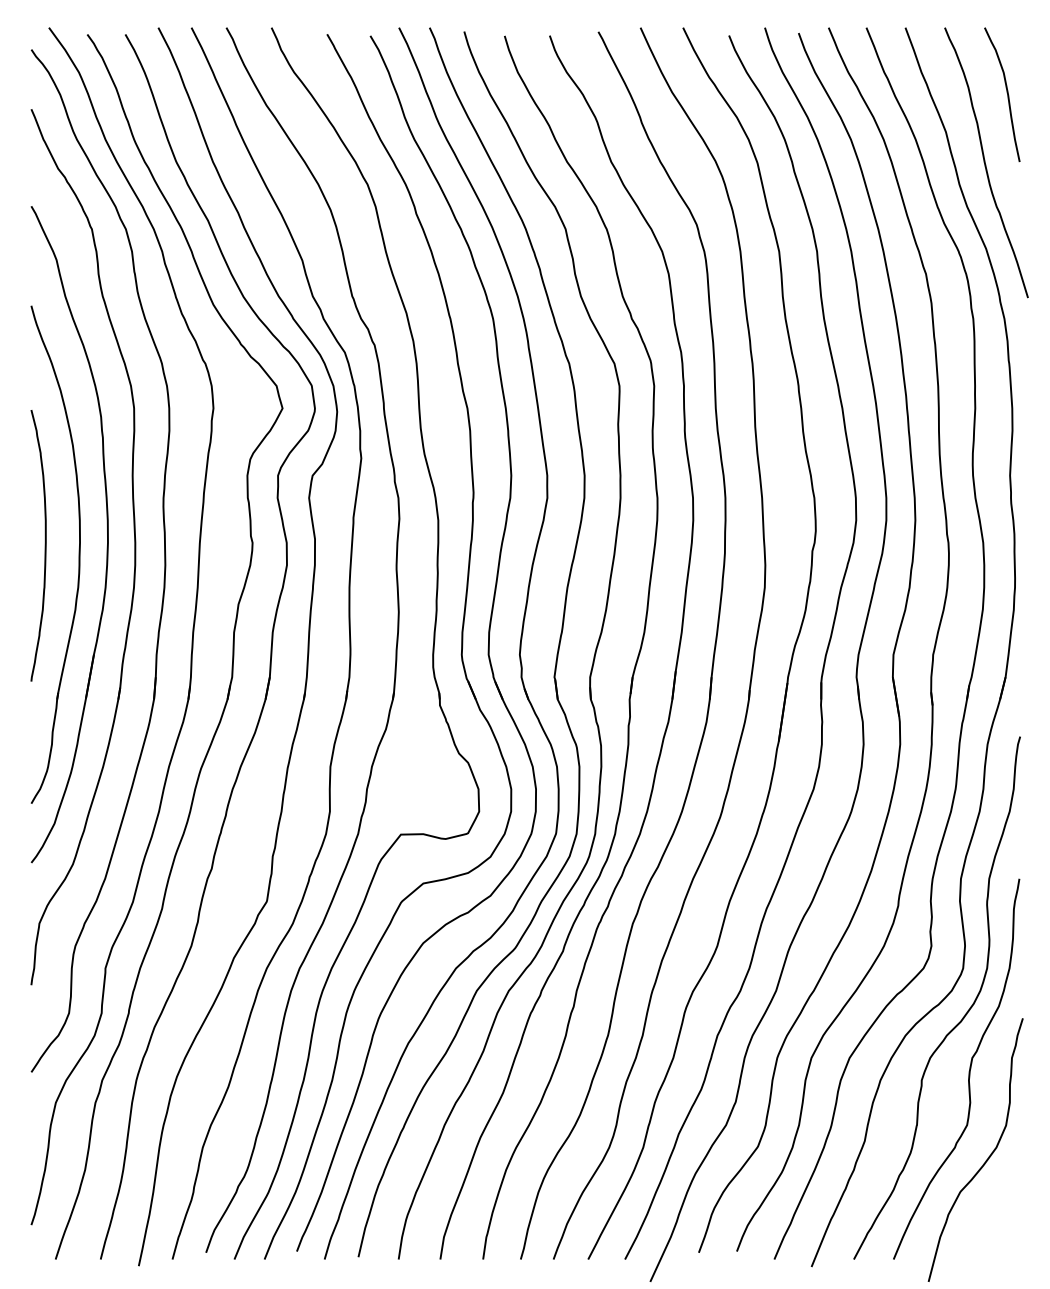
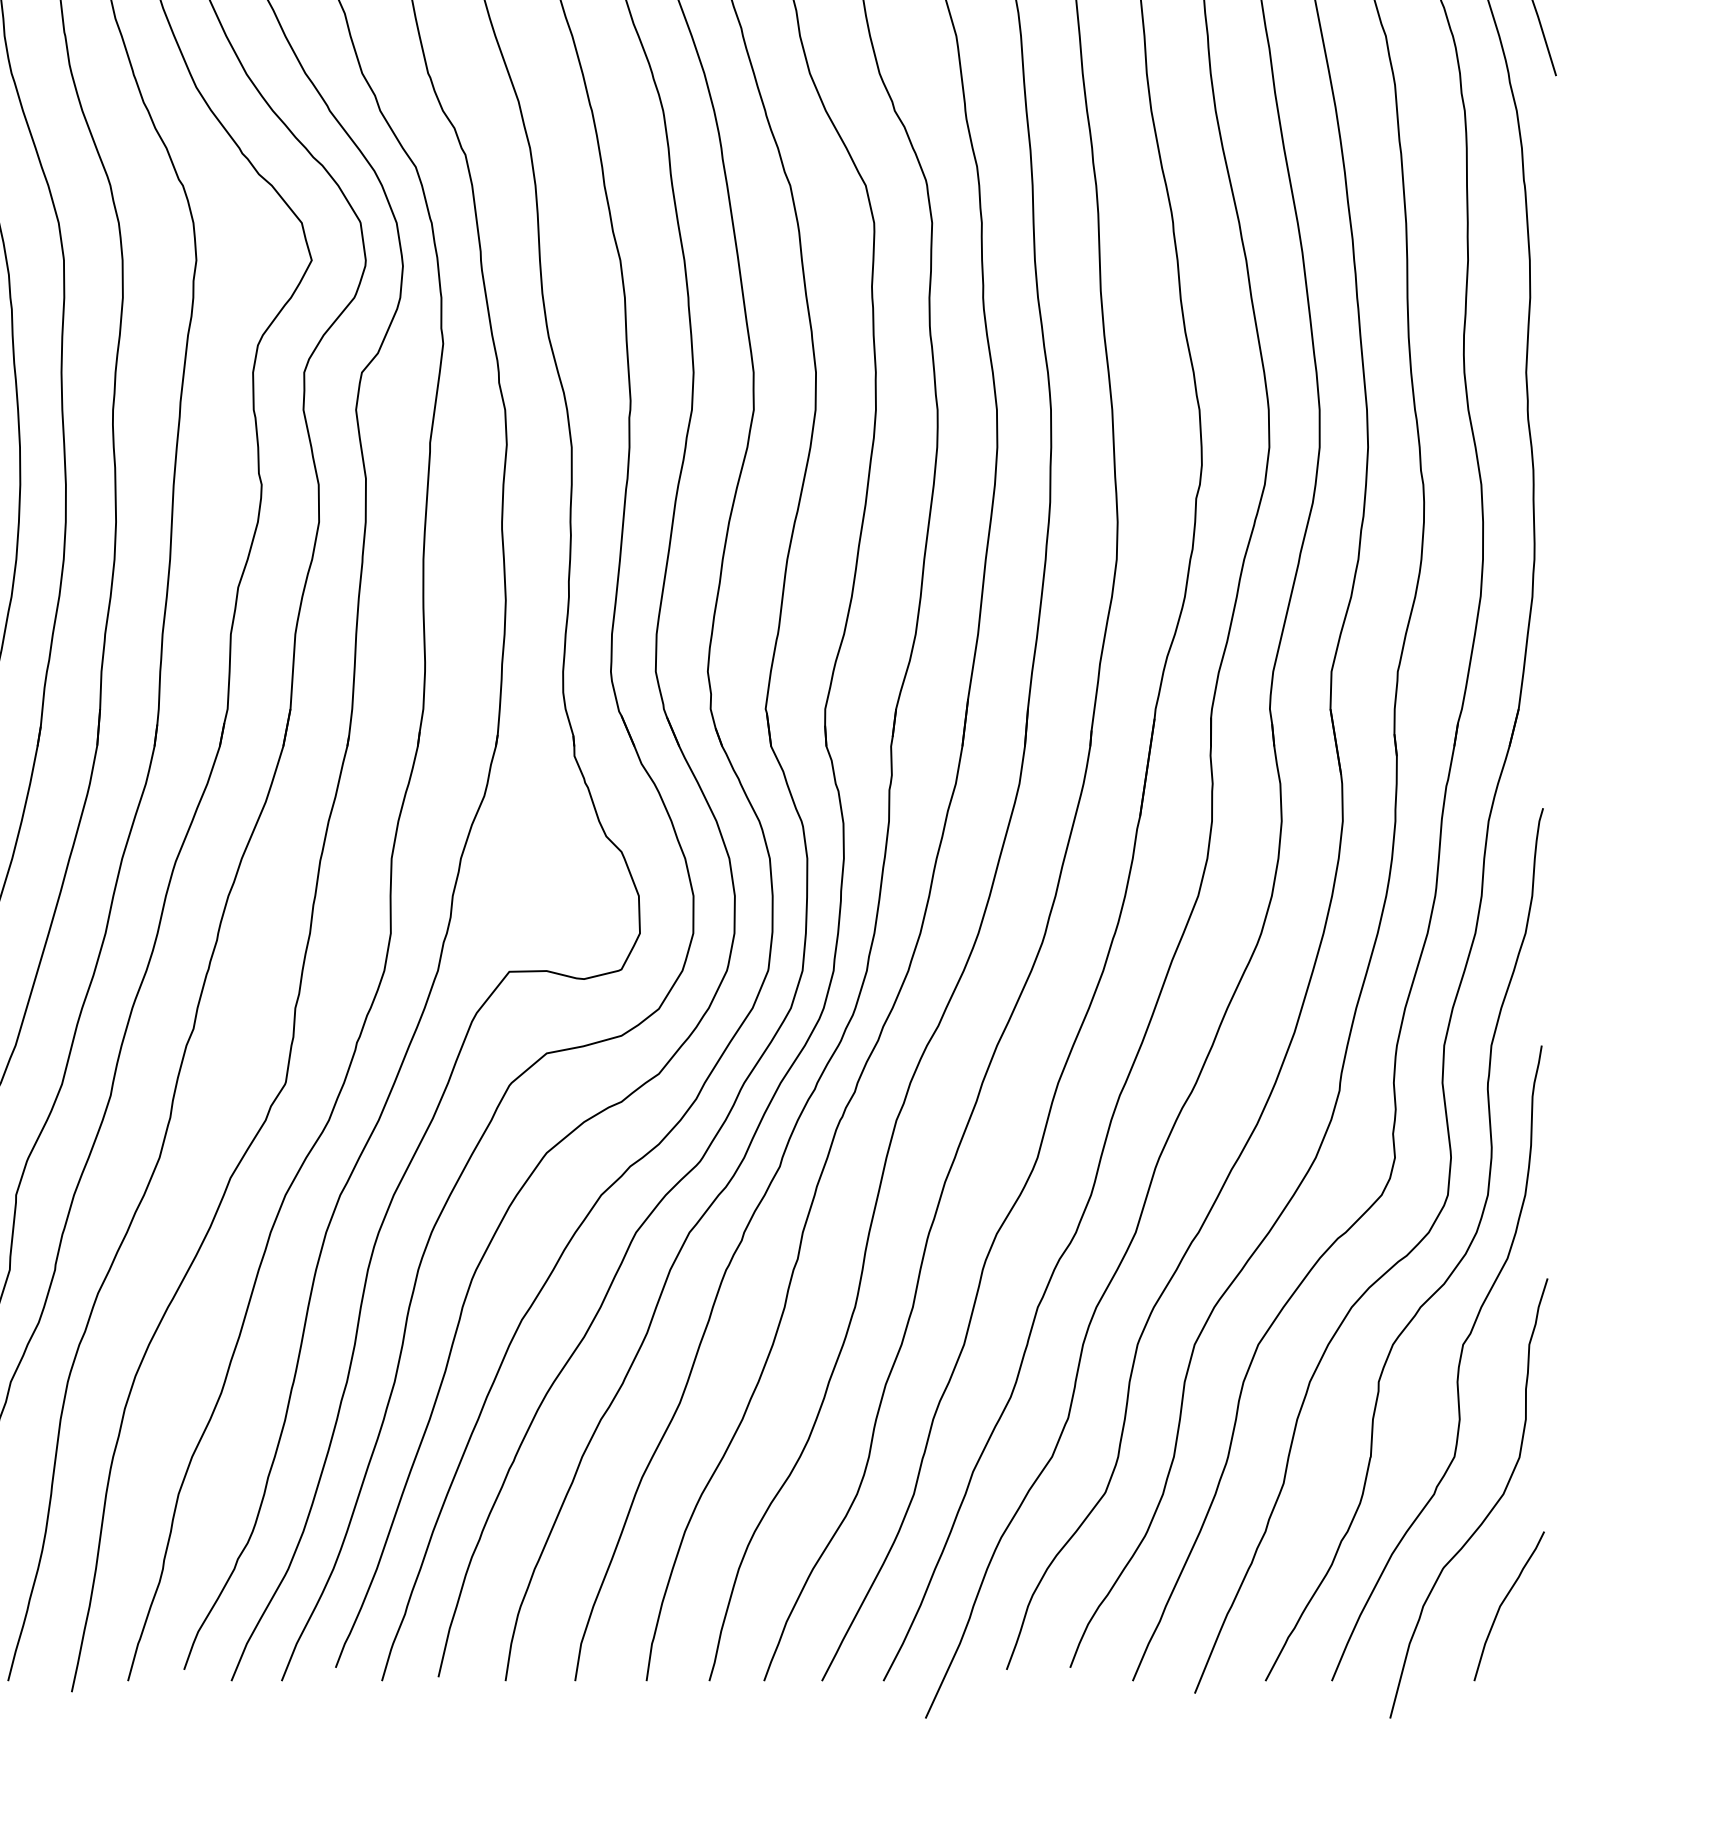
curve: (996, 1213) -> (1503, 1604), added

